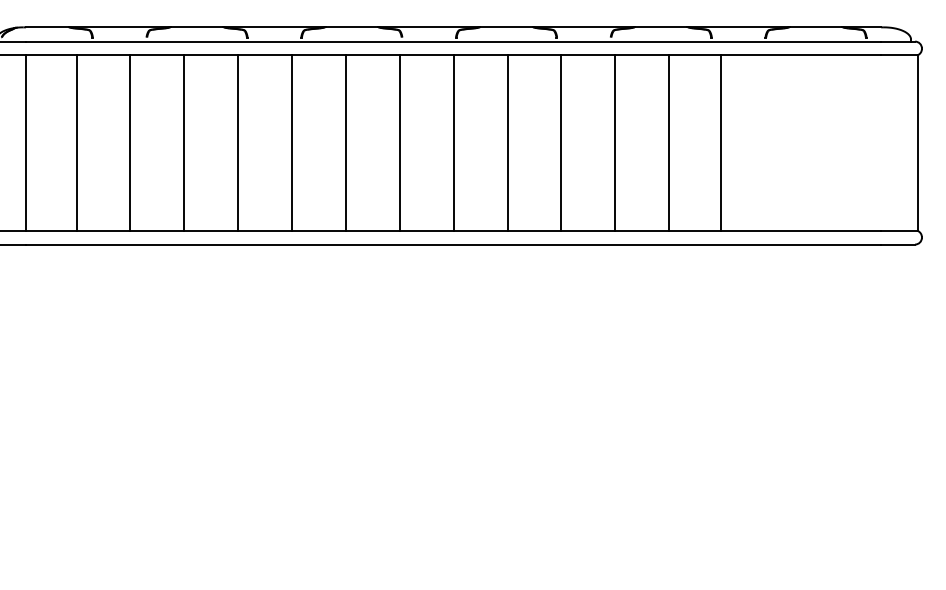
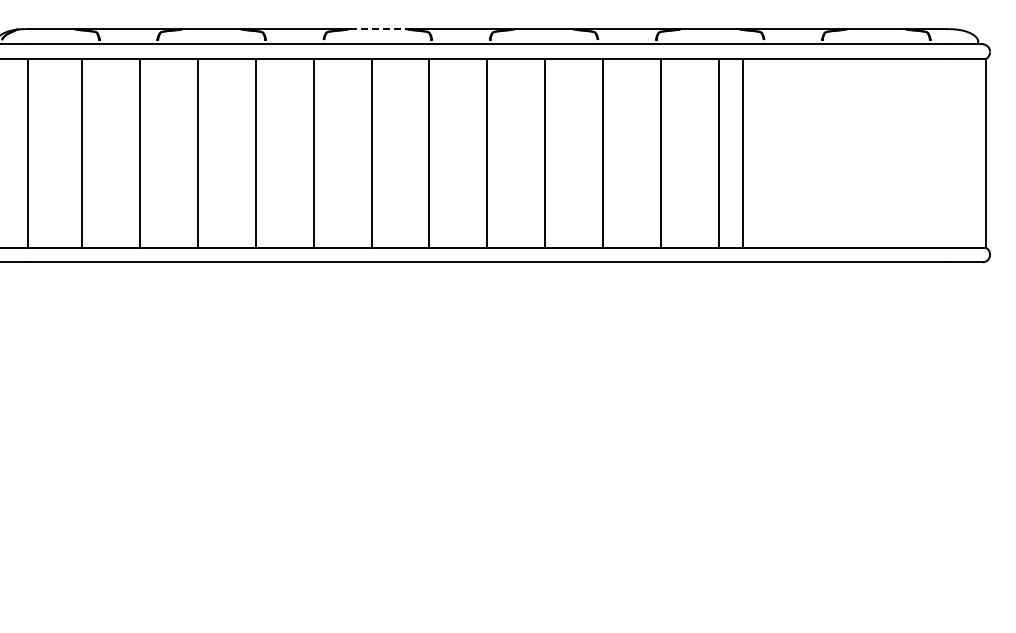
line: (352, 27) -> (378, 29), solid -> dashed
line: (721, 143) -> (743, 153), moved

